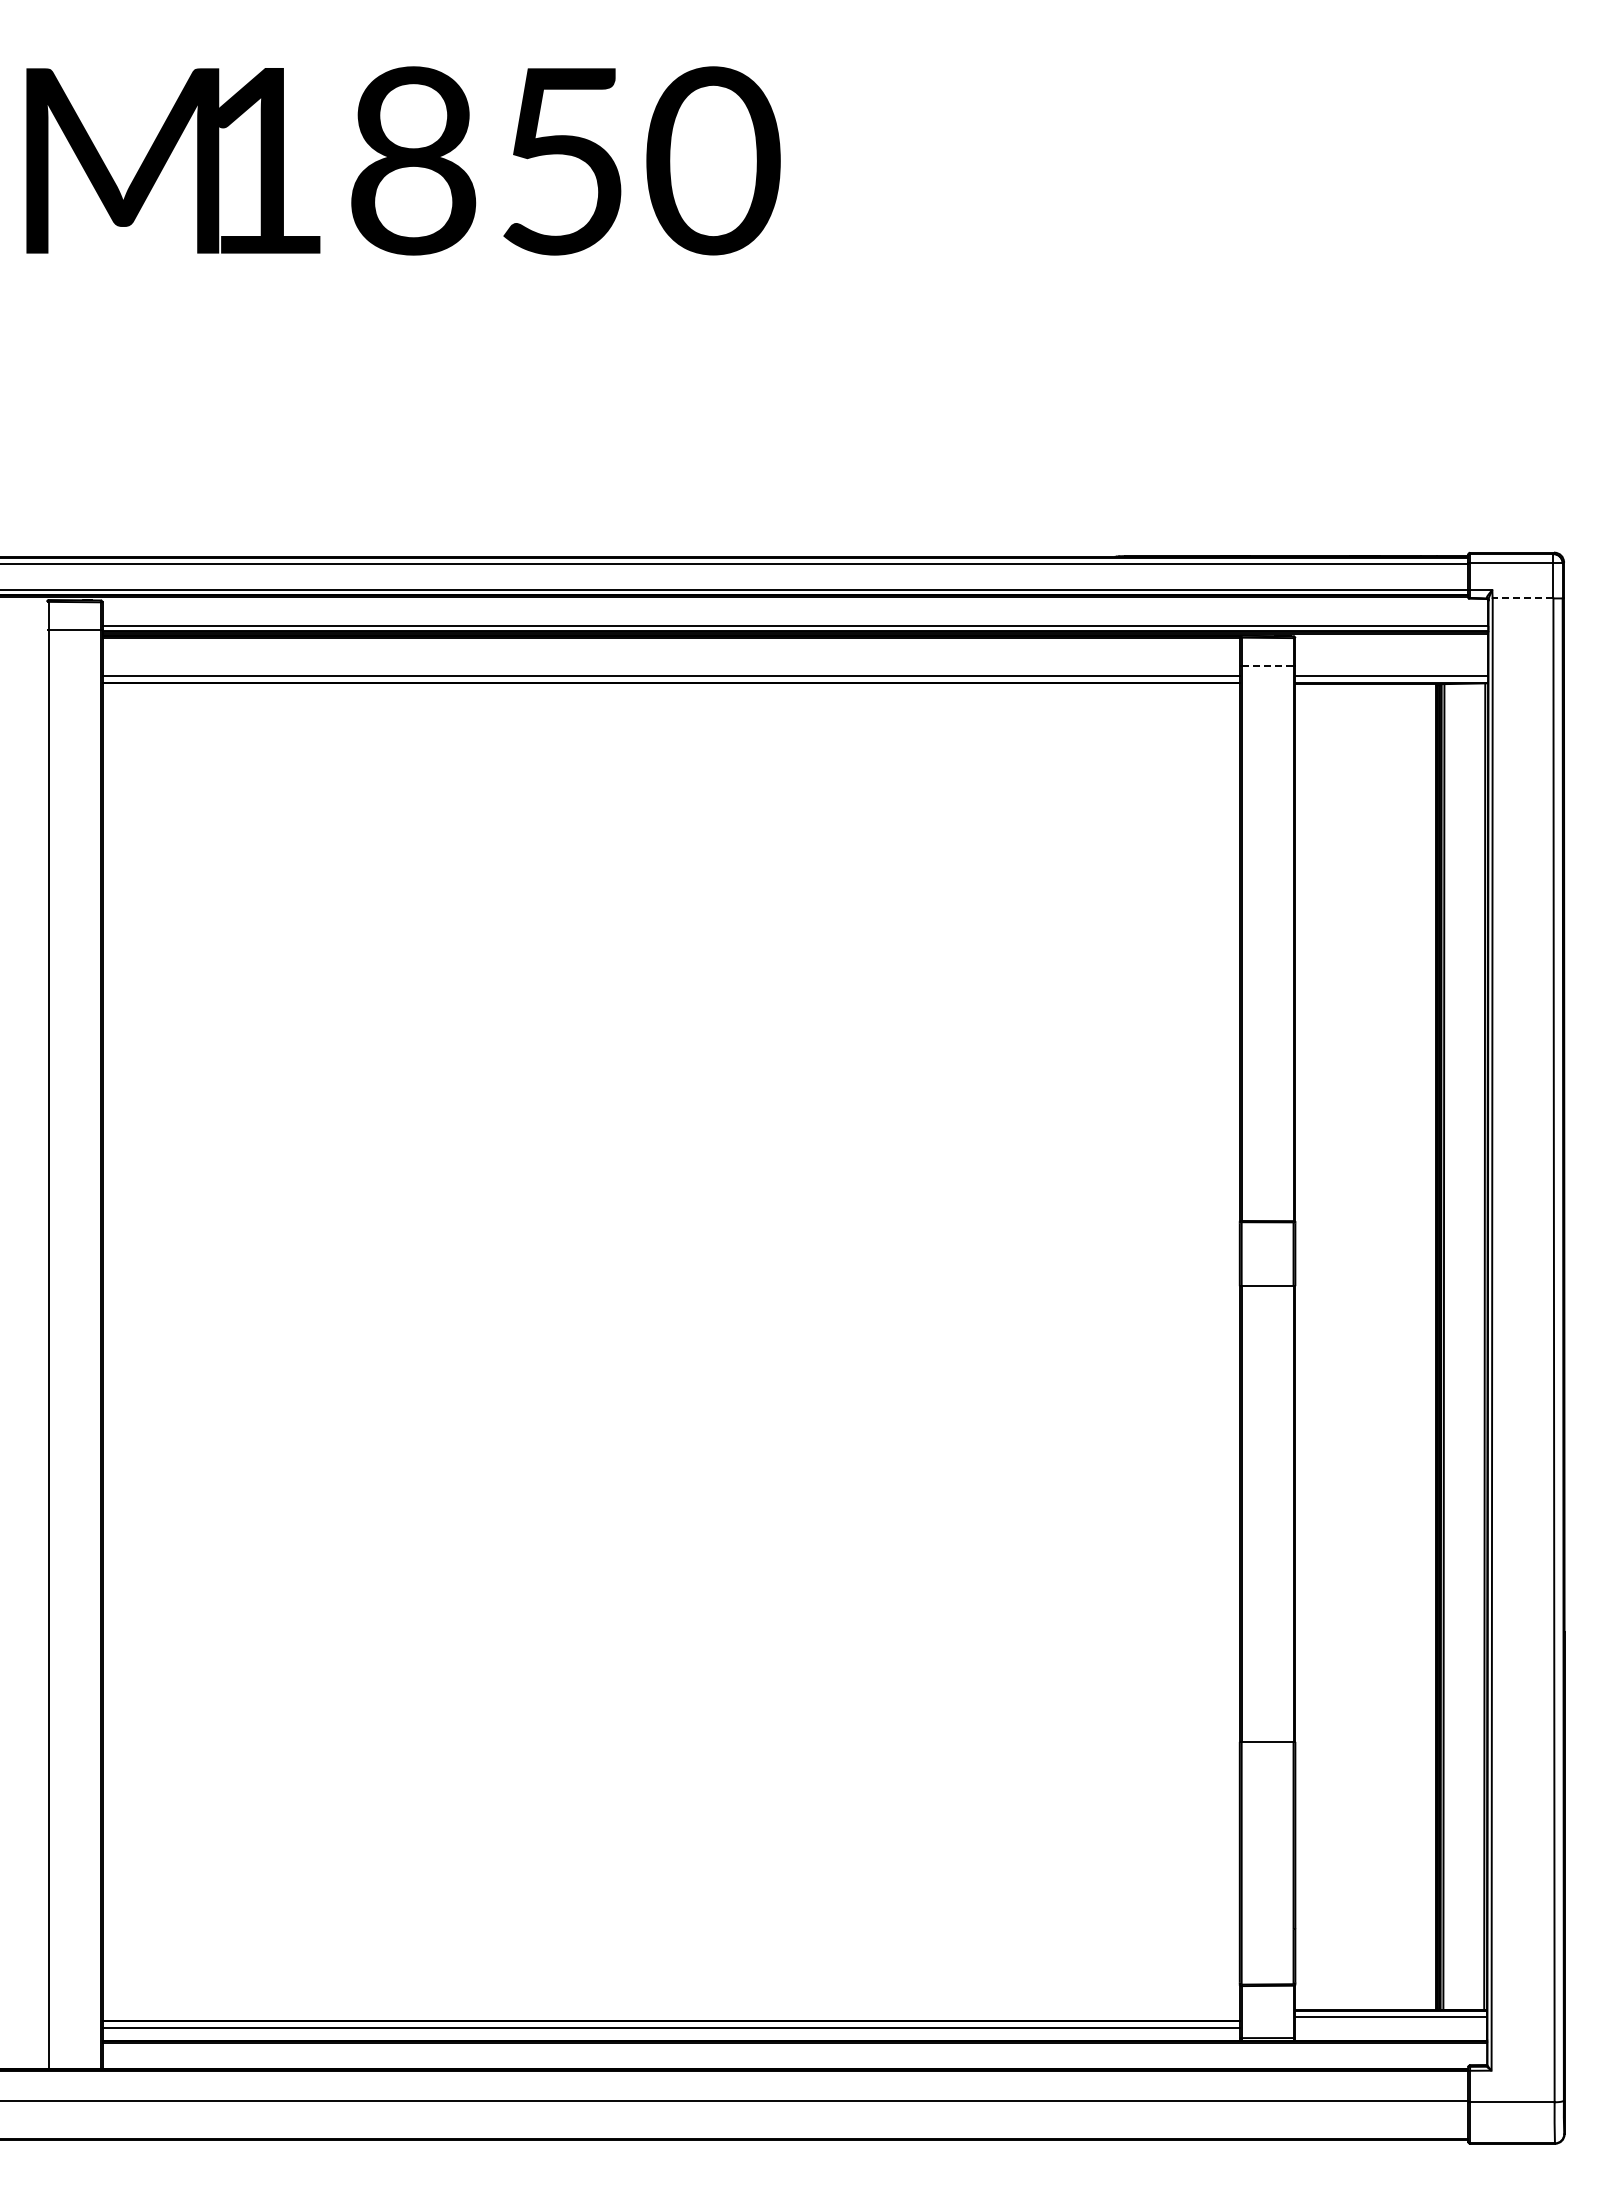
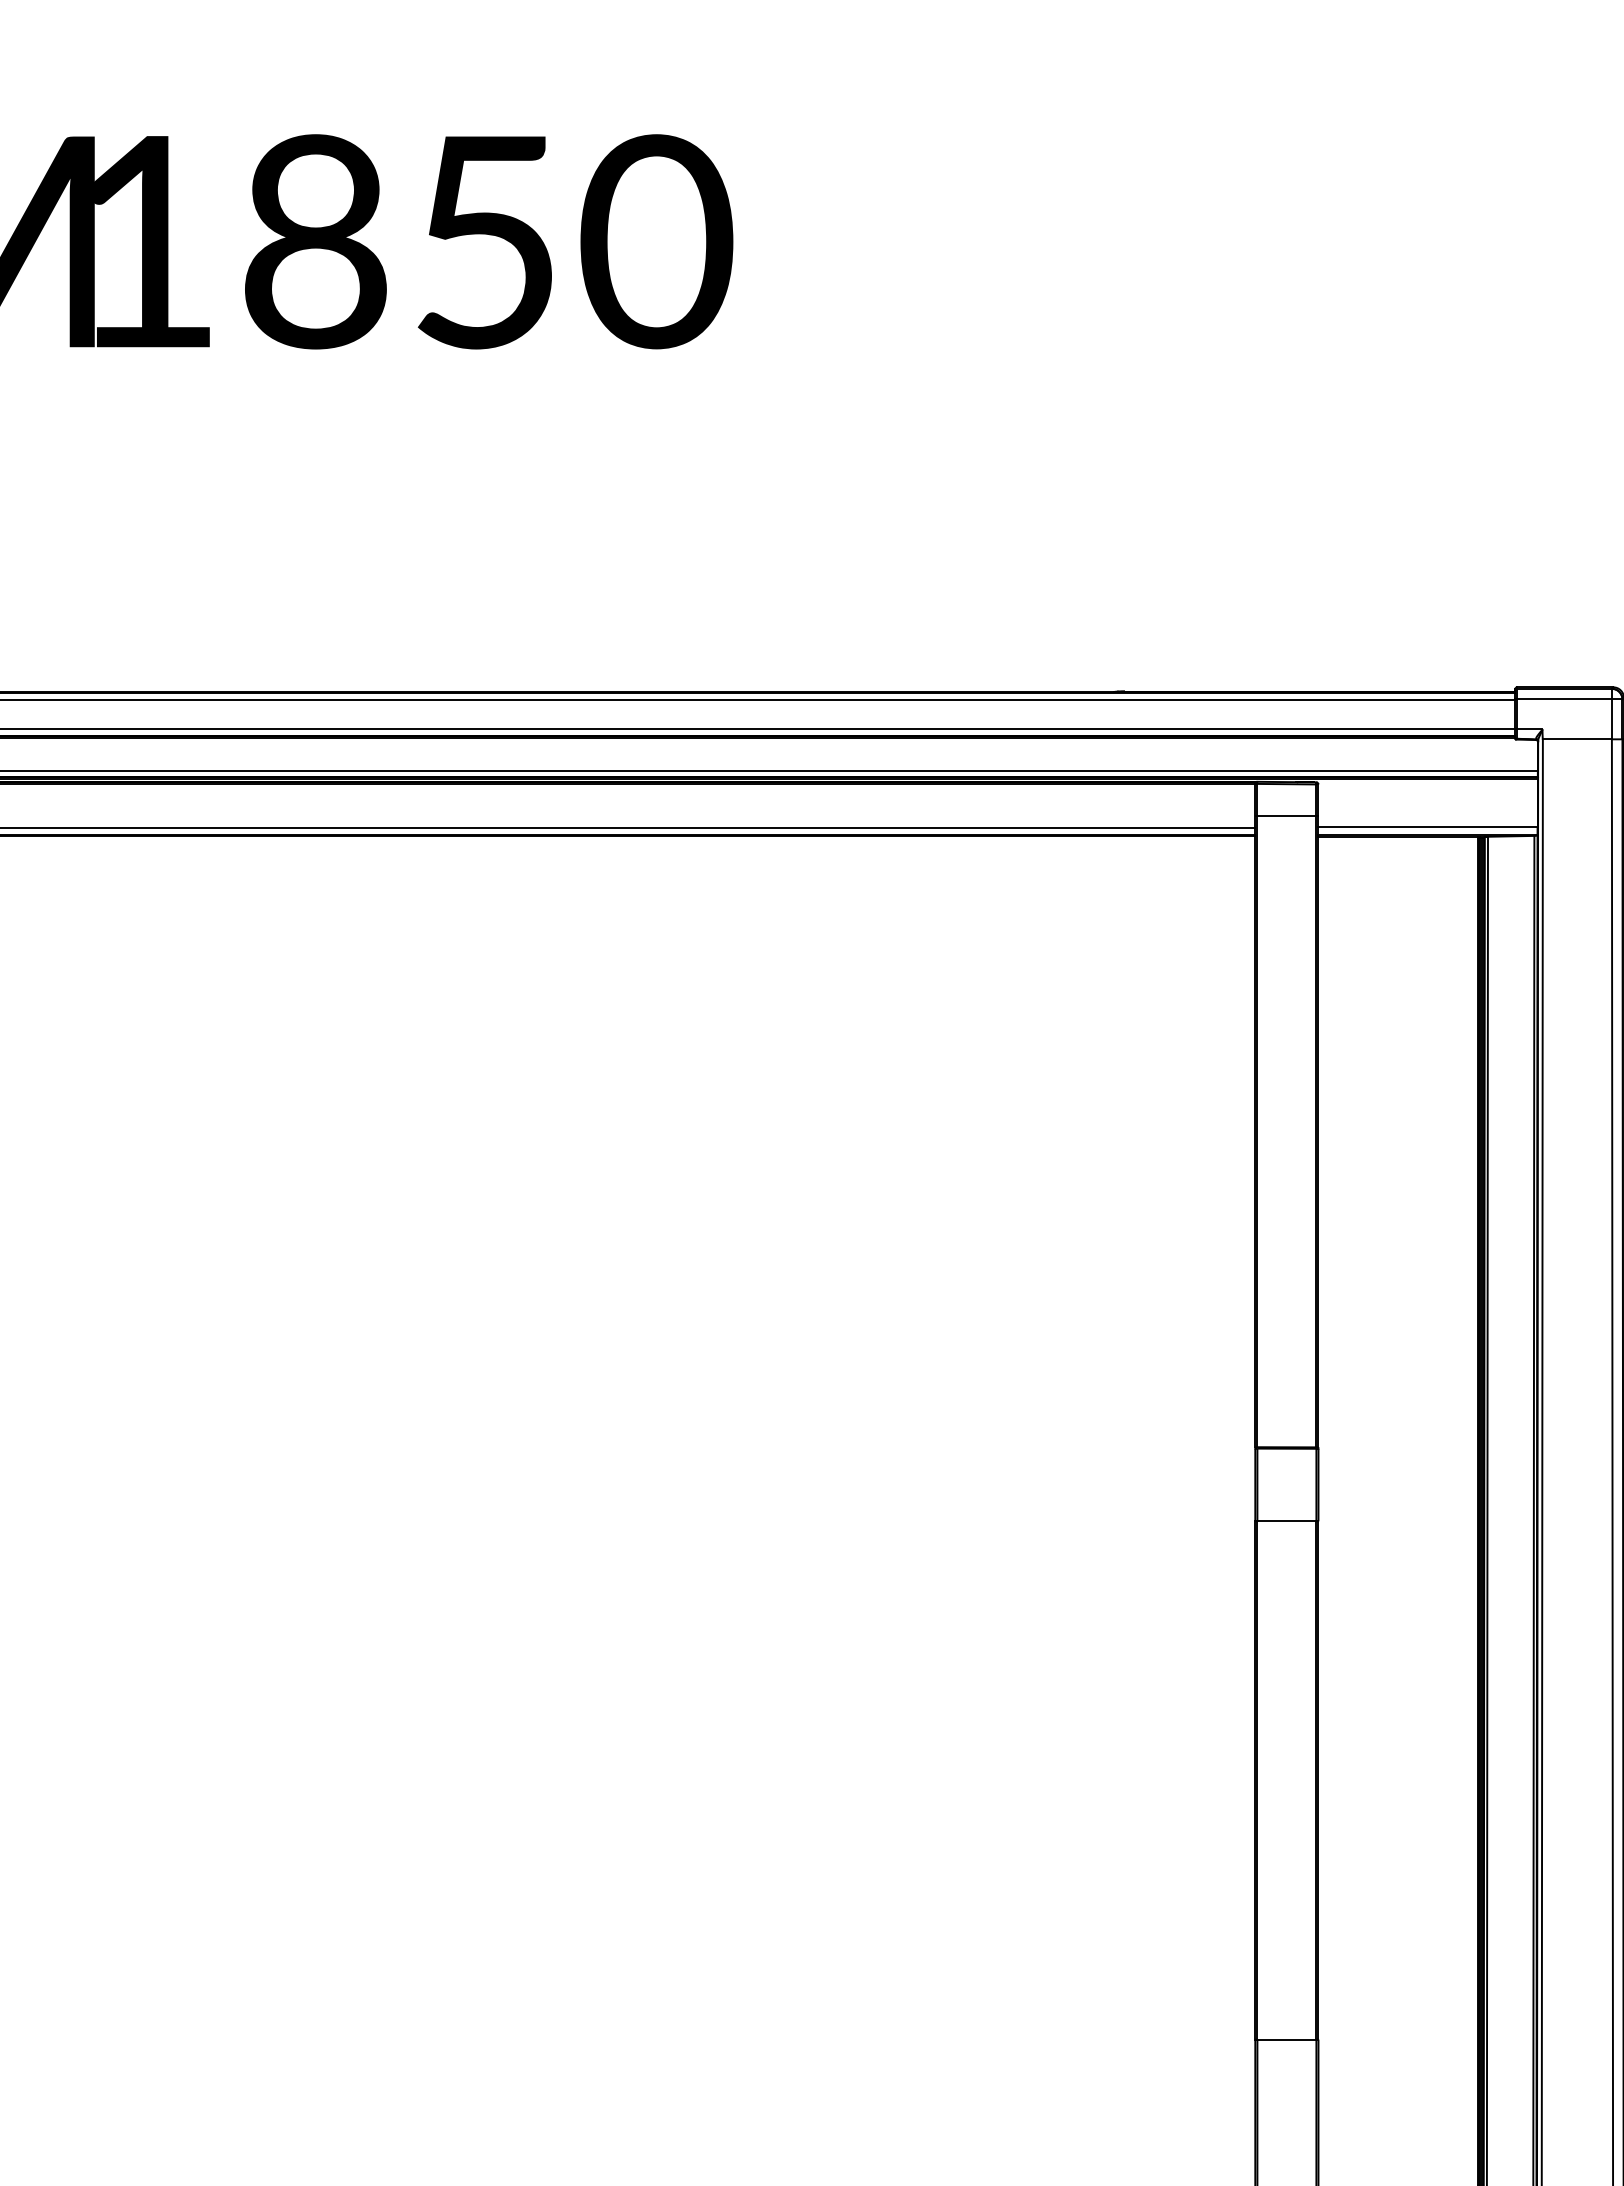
line: (1522, 598) -> (1576, 739), dashed -> solid
line: (1267, 666) -> (1286, 816), dashed -> solid

